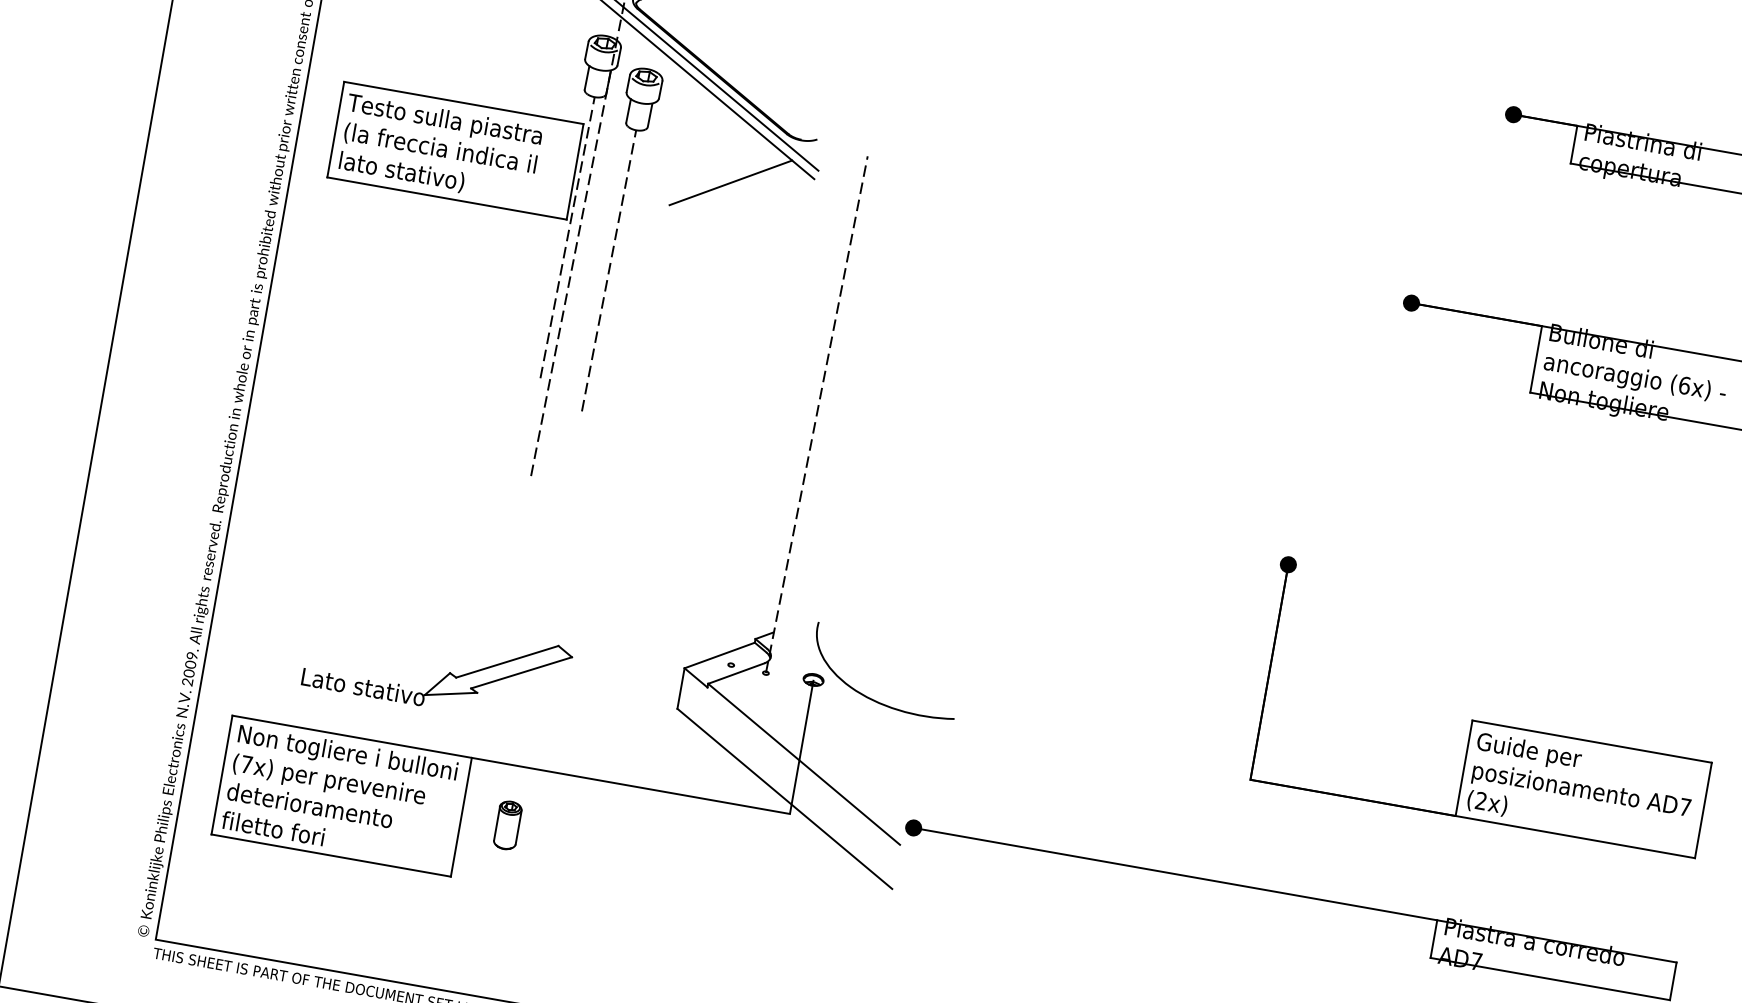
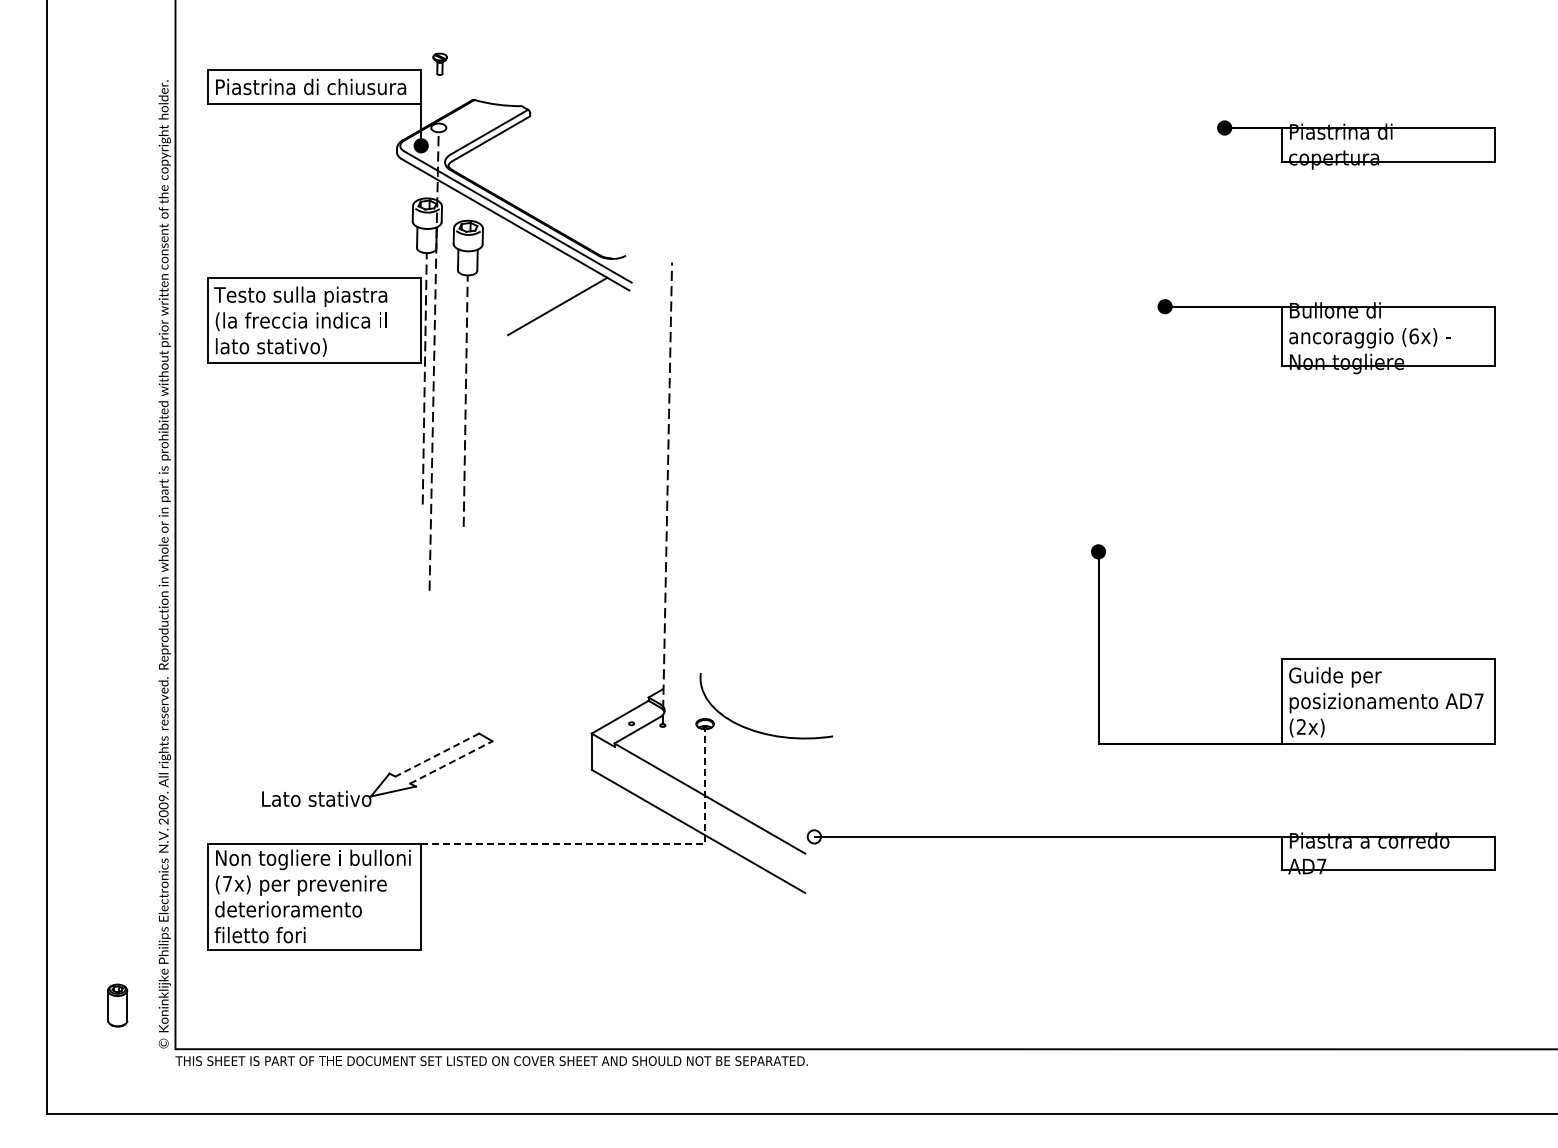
line: (506, 662) -> (436, 755), solid -> dashed
line: (521, 672) -> (451, 762), solid -> dashed
line: (699, 797) -> (624, 843), solid -> dashed
part: (507, 825) -> (117, 1005), moved
fill: (912, 827) -> (813, 836), removed

